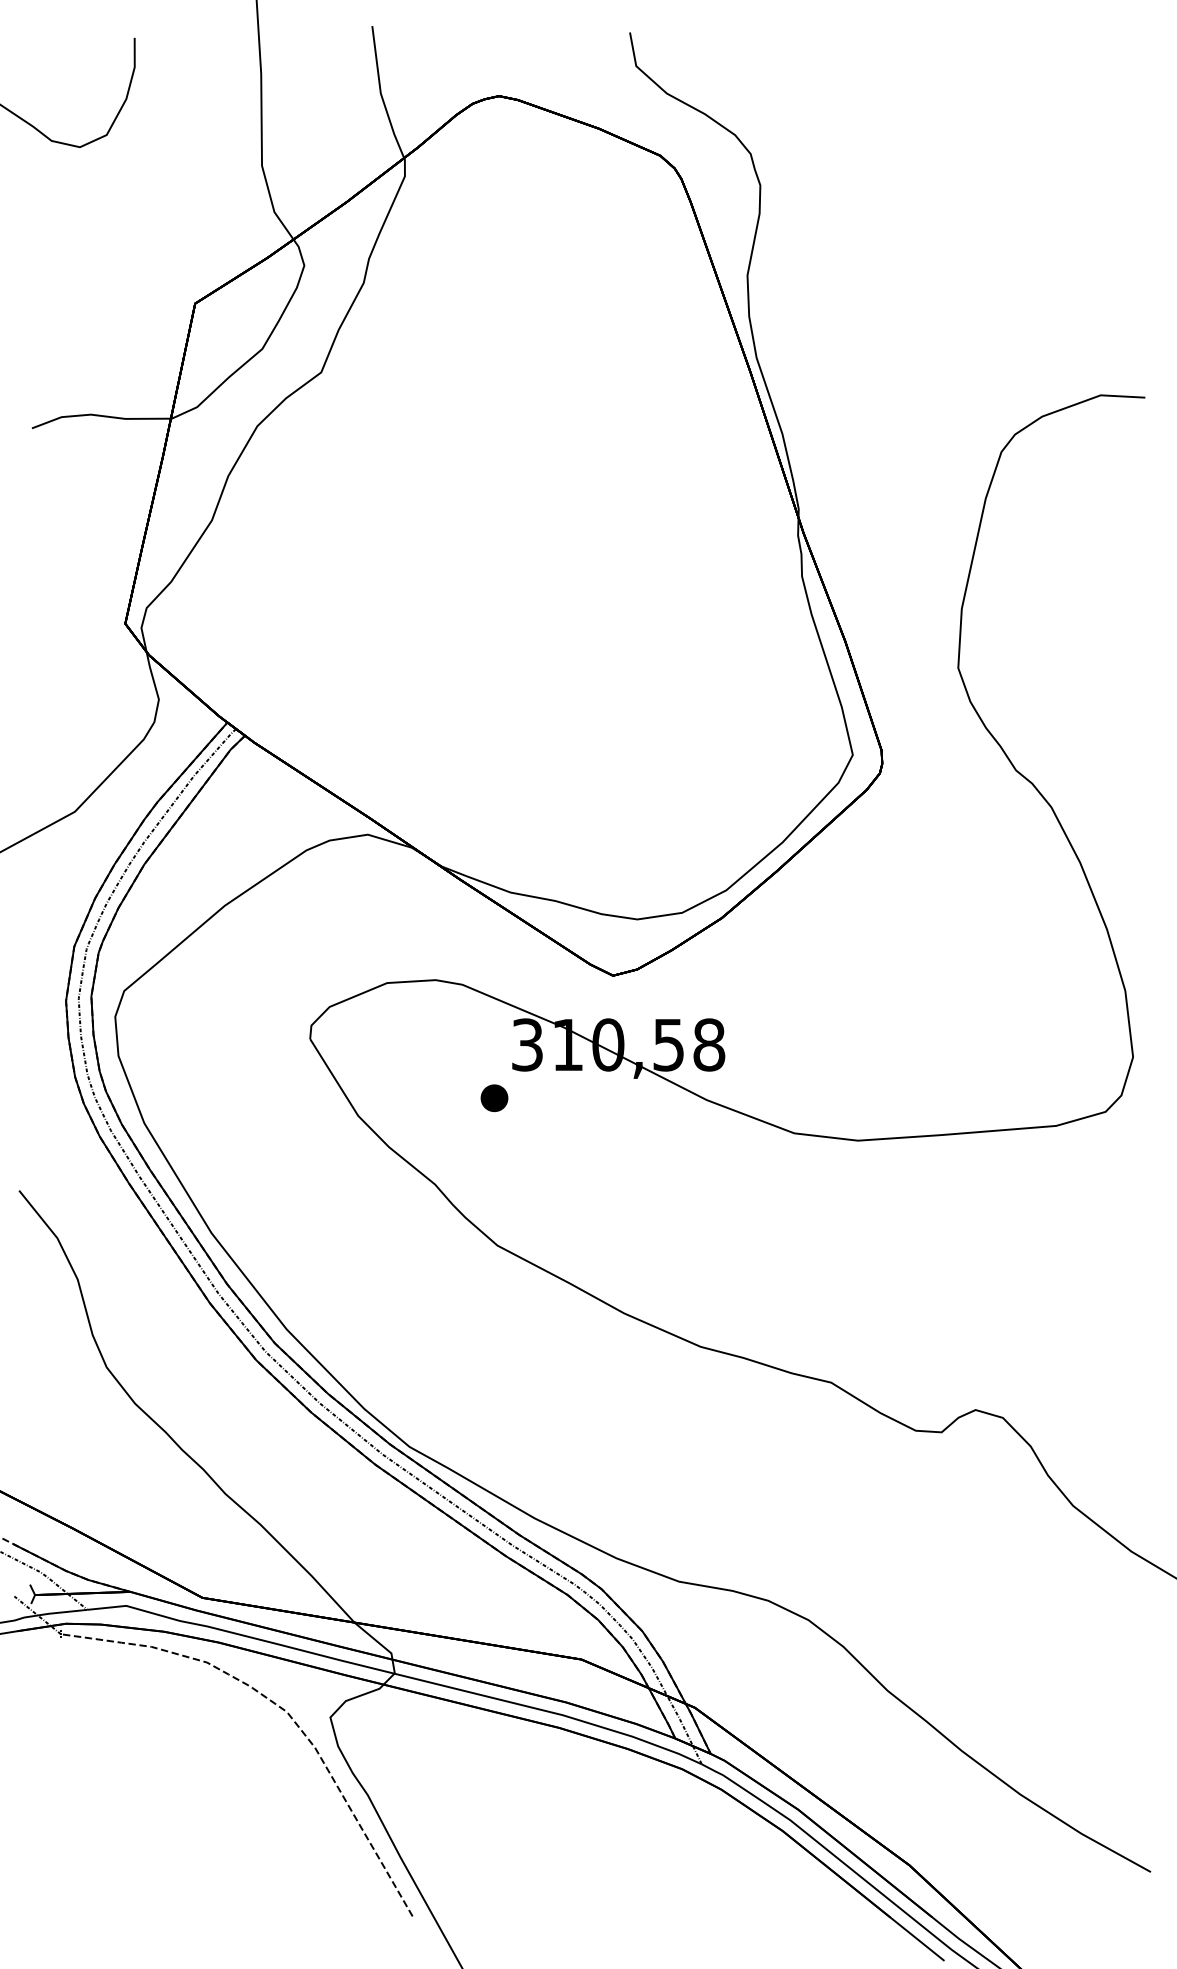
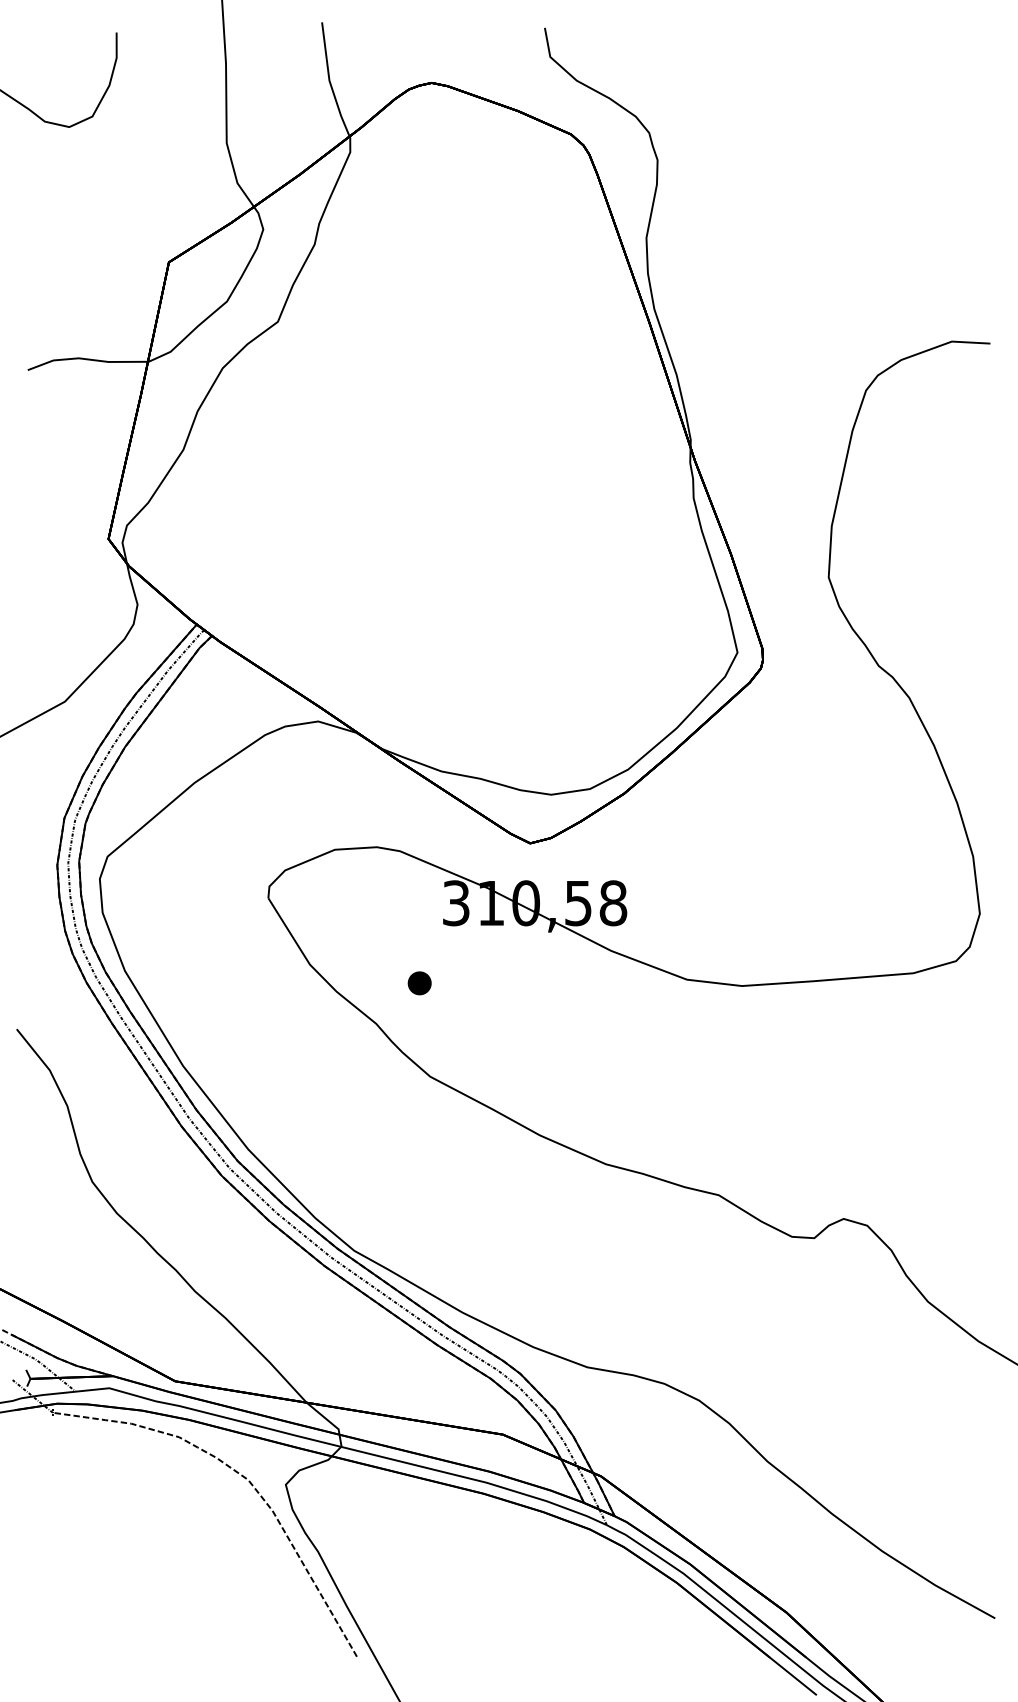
part: (494, 1098) -> (419, 983), moved

